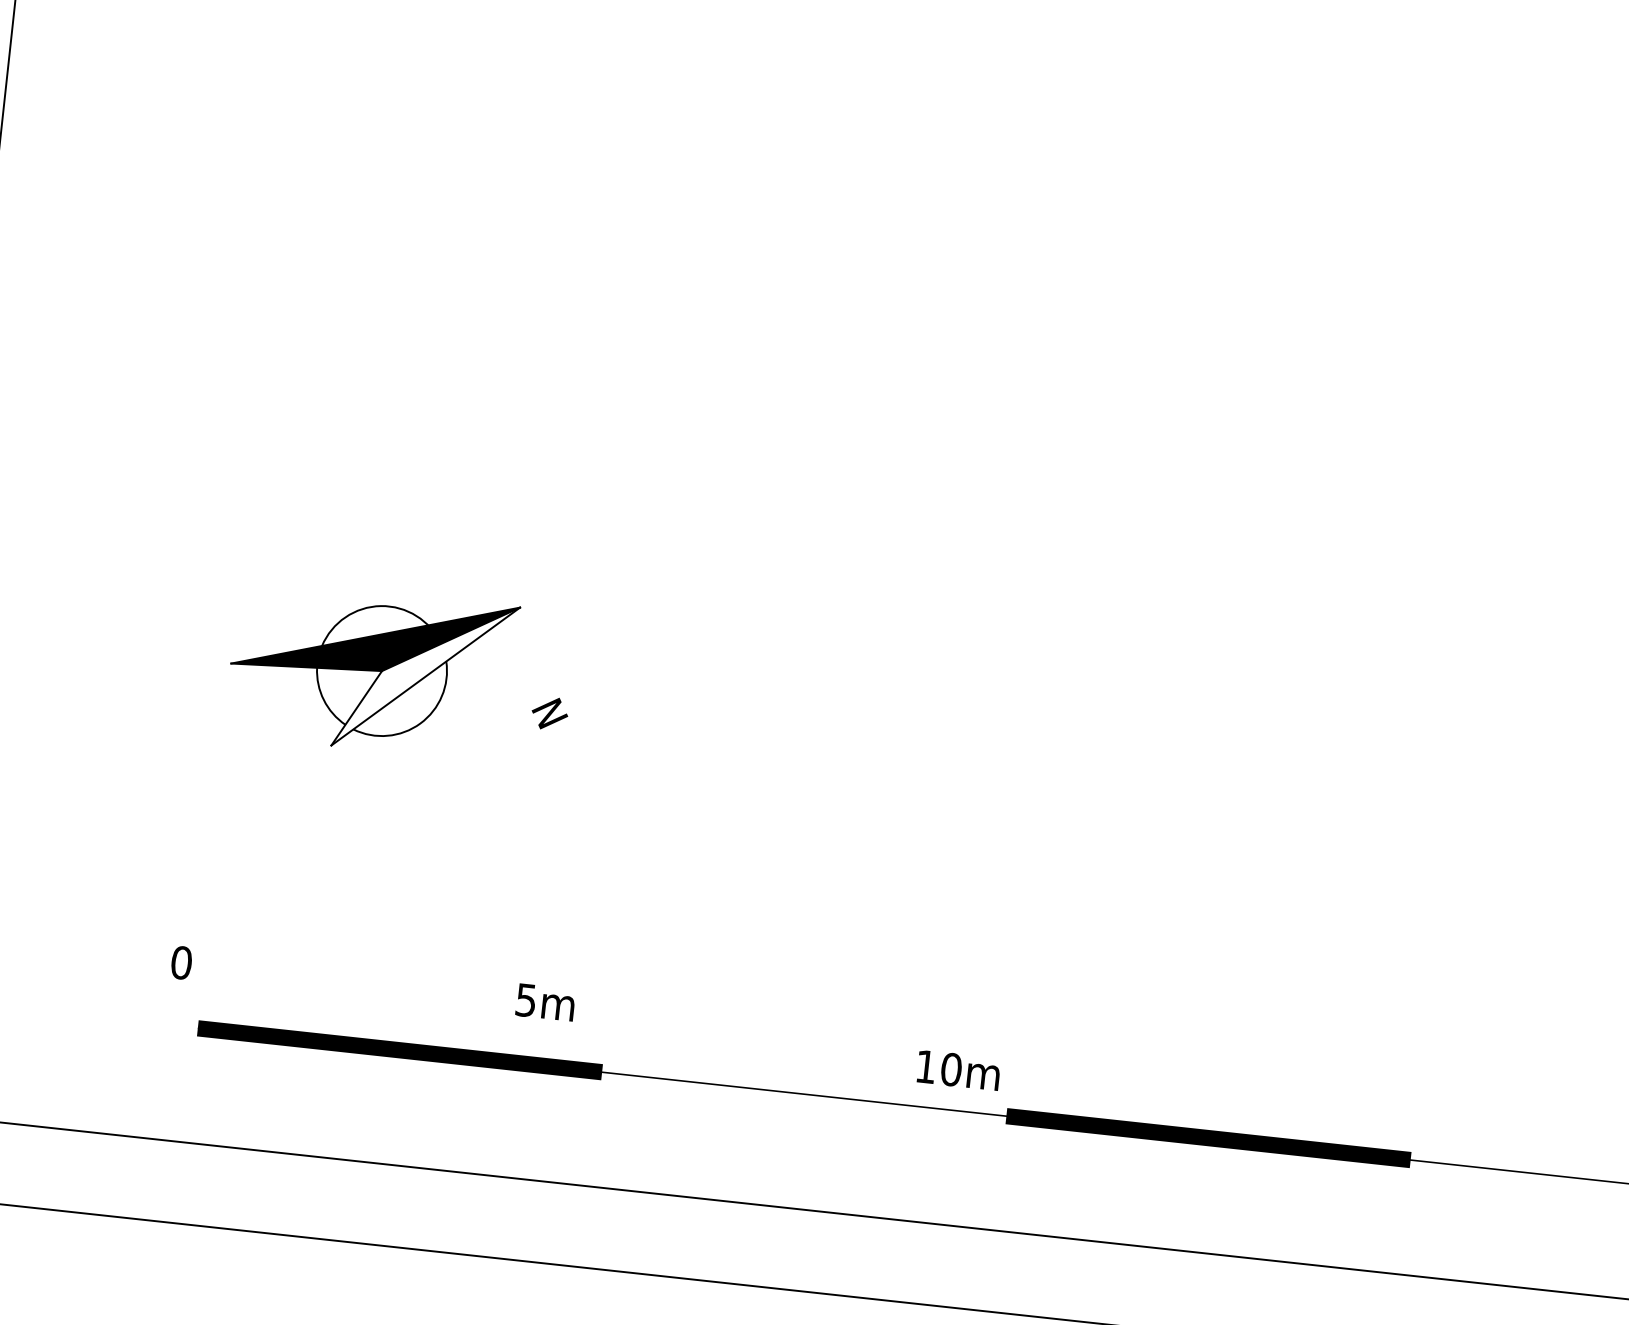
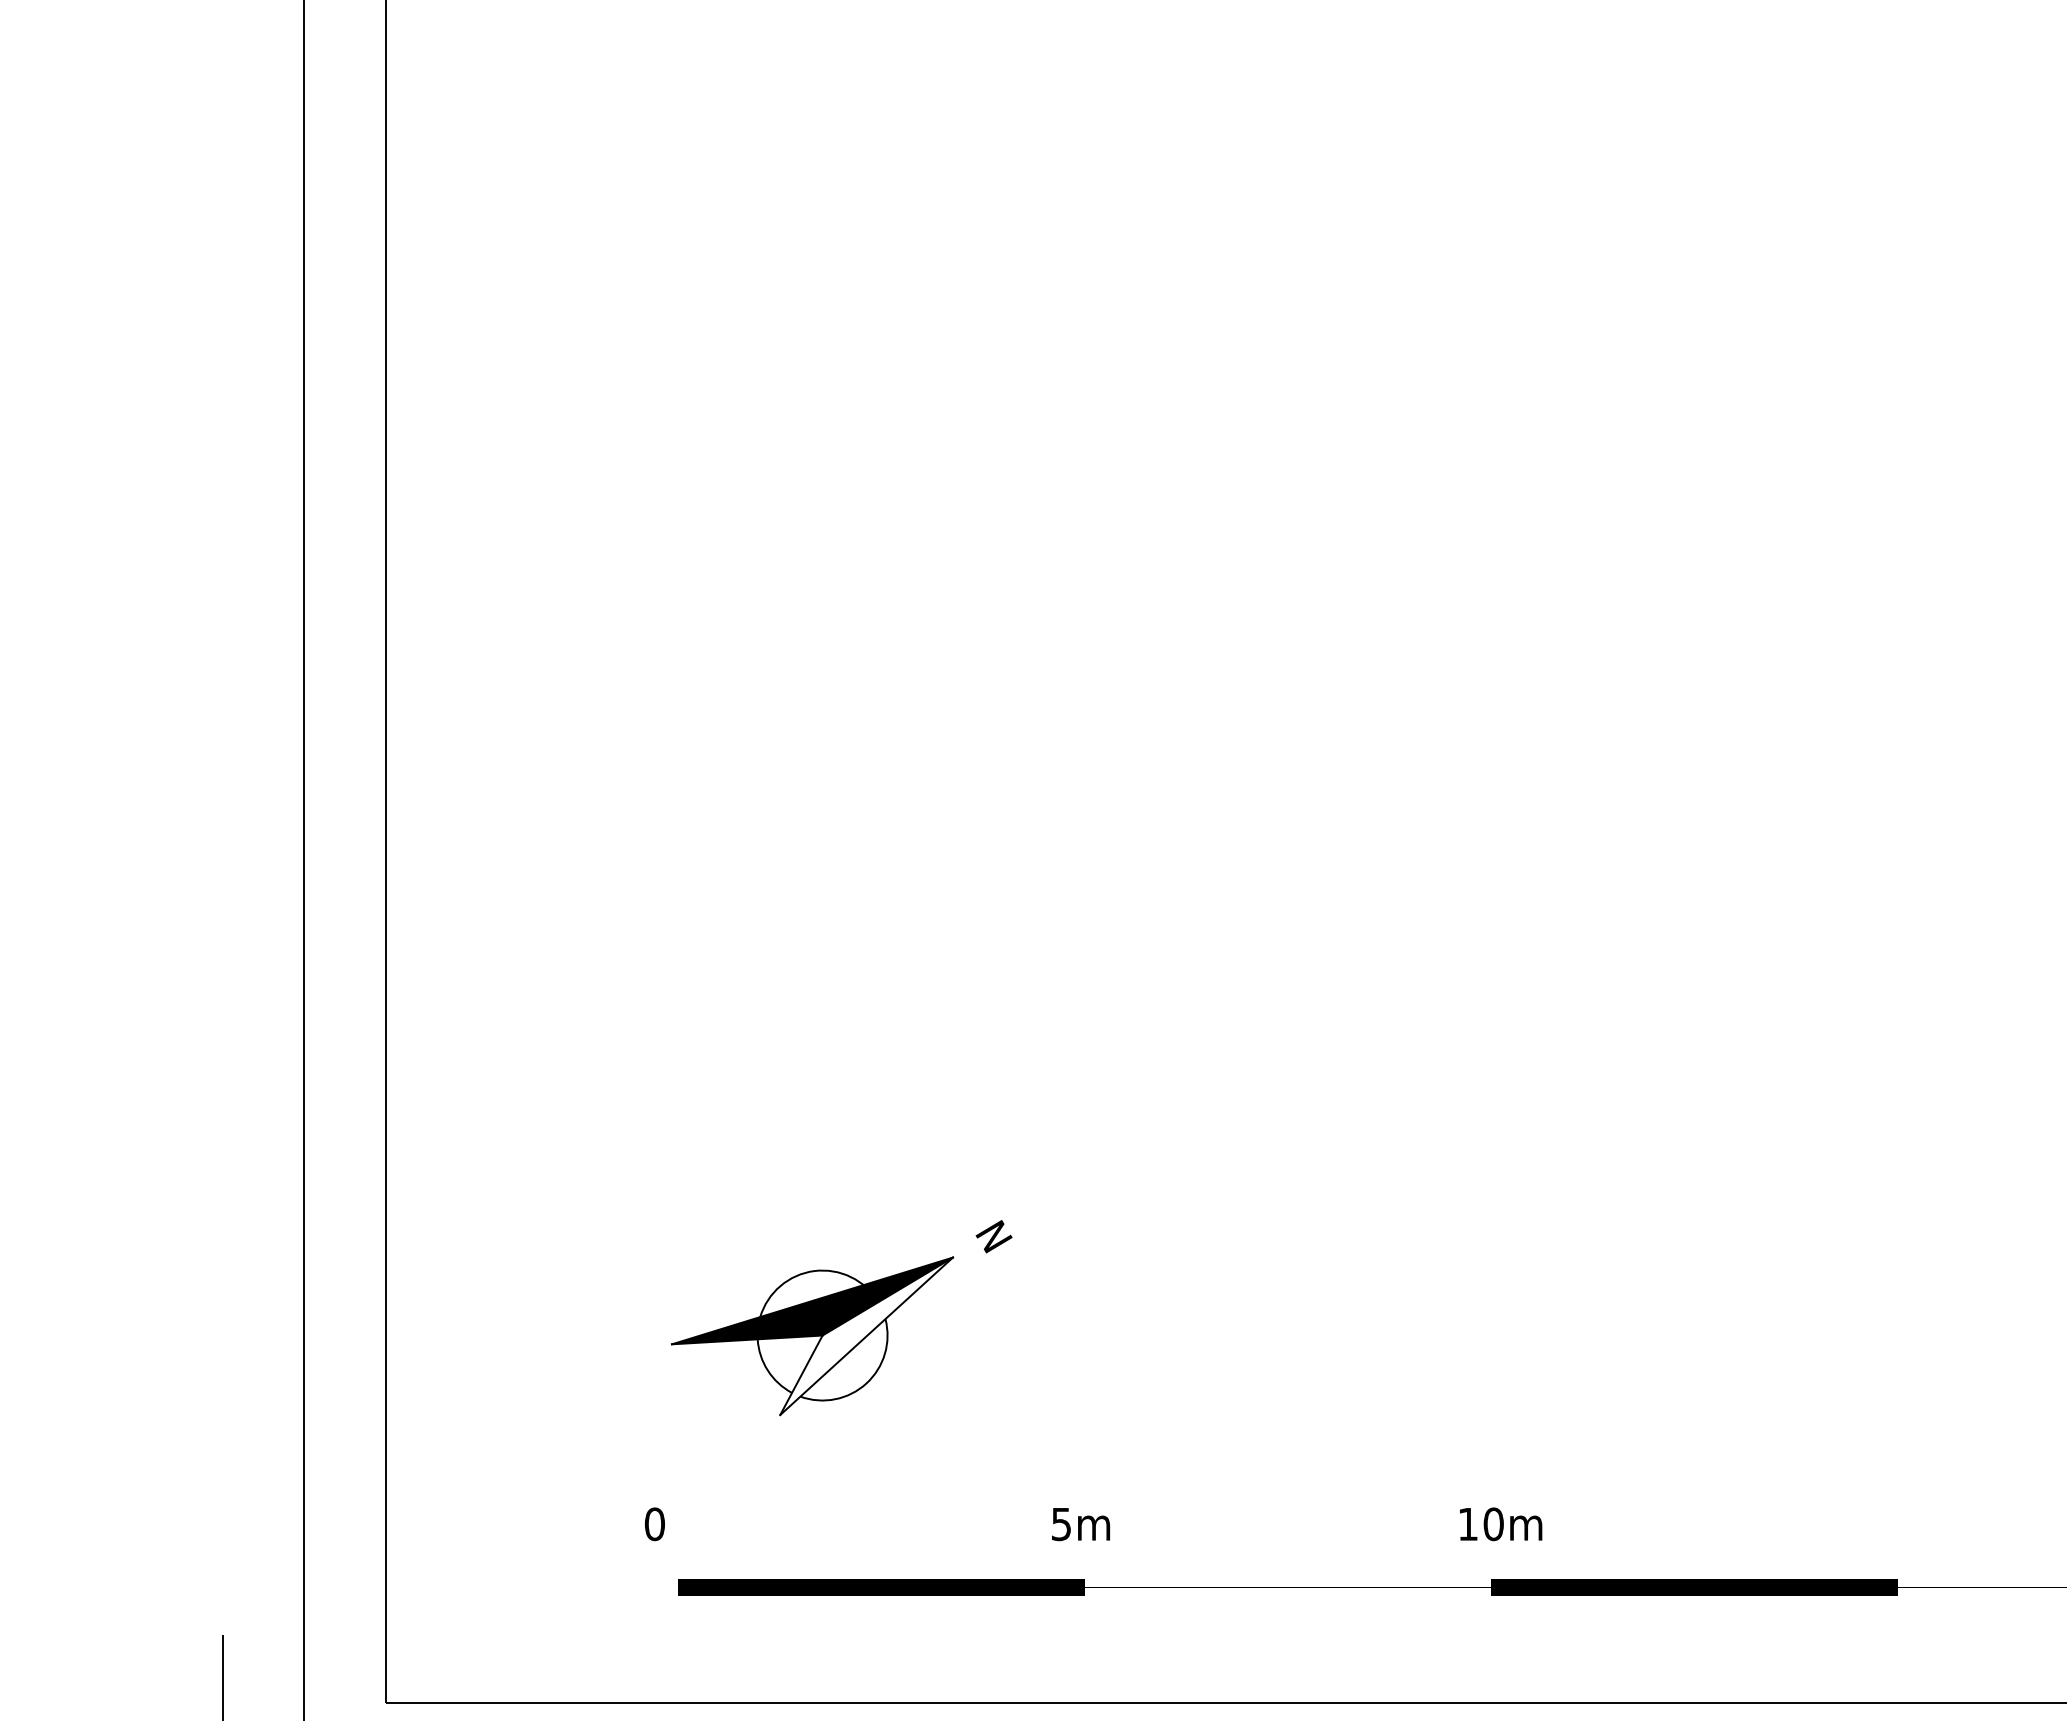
part: (371, 670) -> (812, 1336), moved
text: (545, 1002) -> (1080, 1524), moved
text: (959, 1070) -> (1501, 1524), moved

